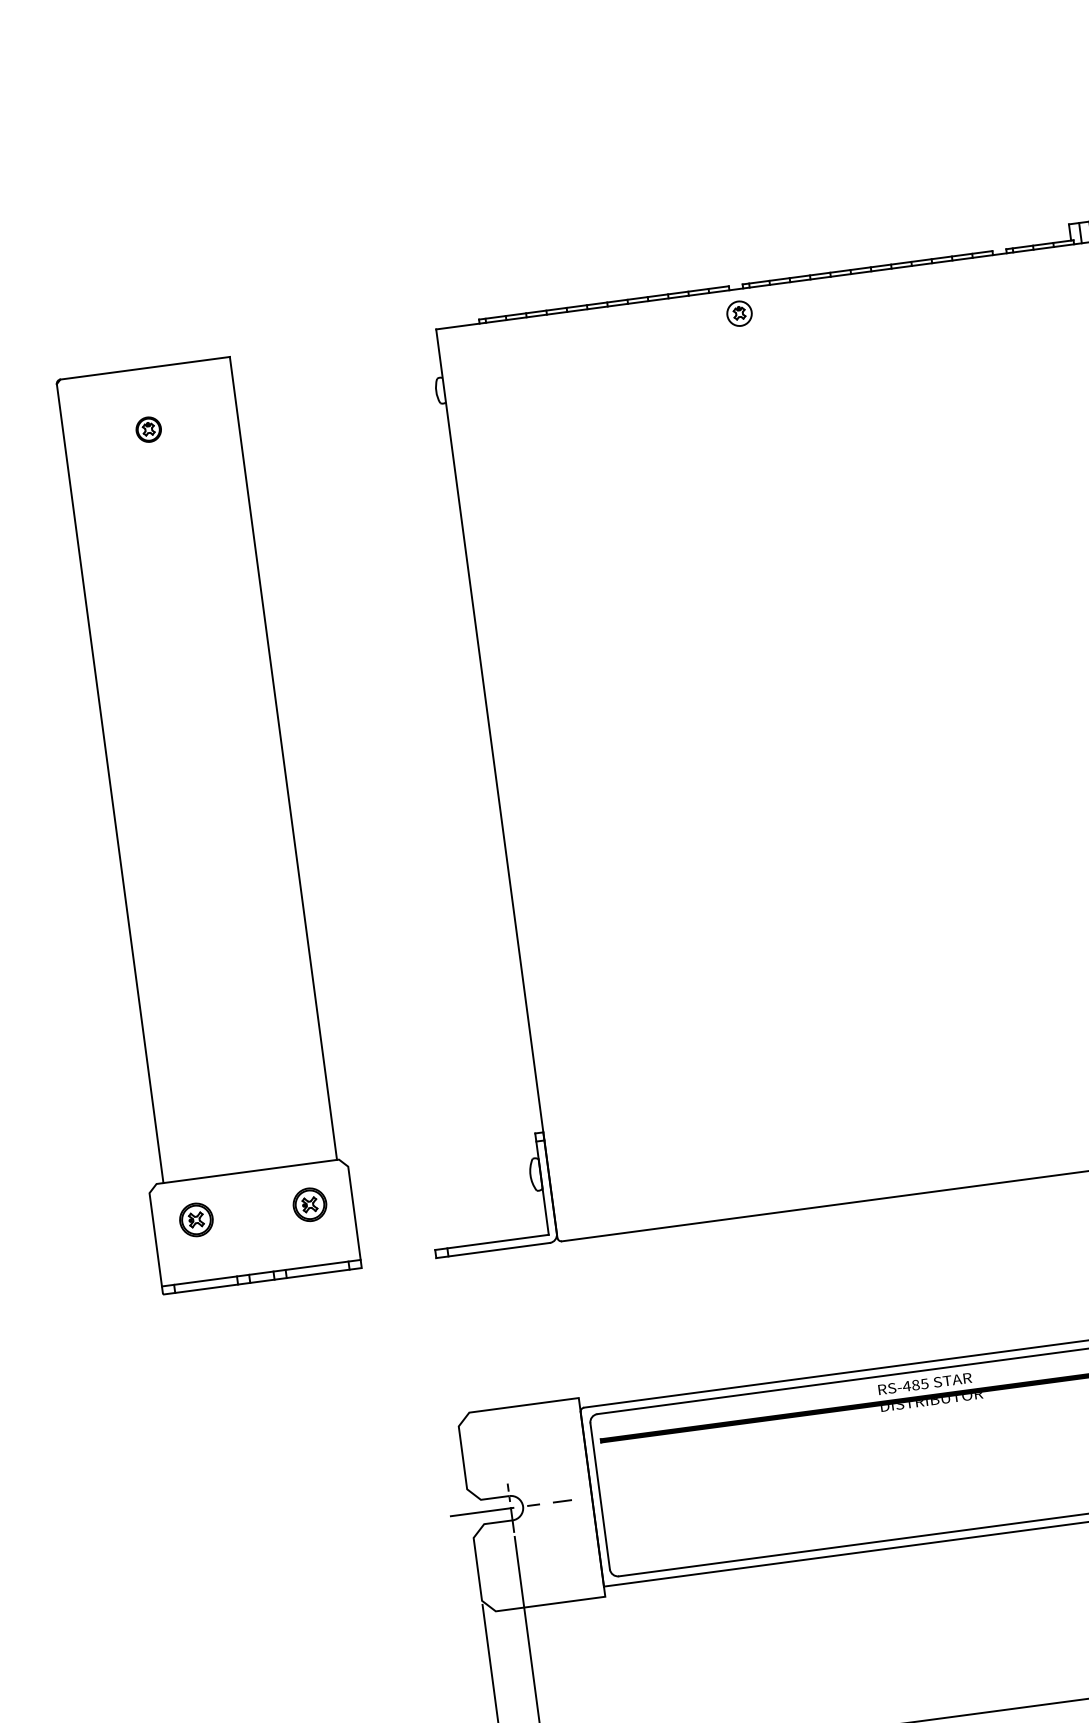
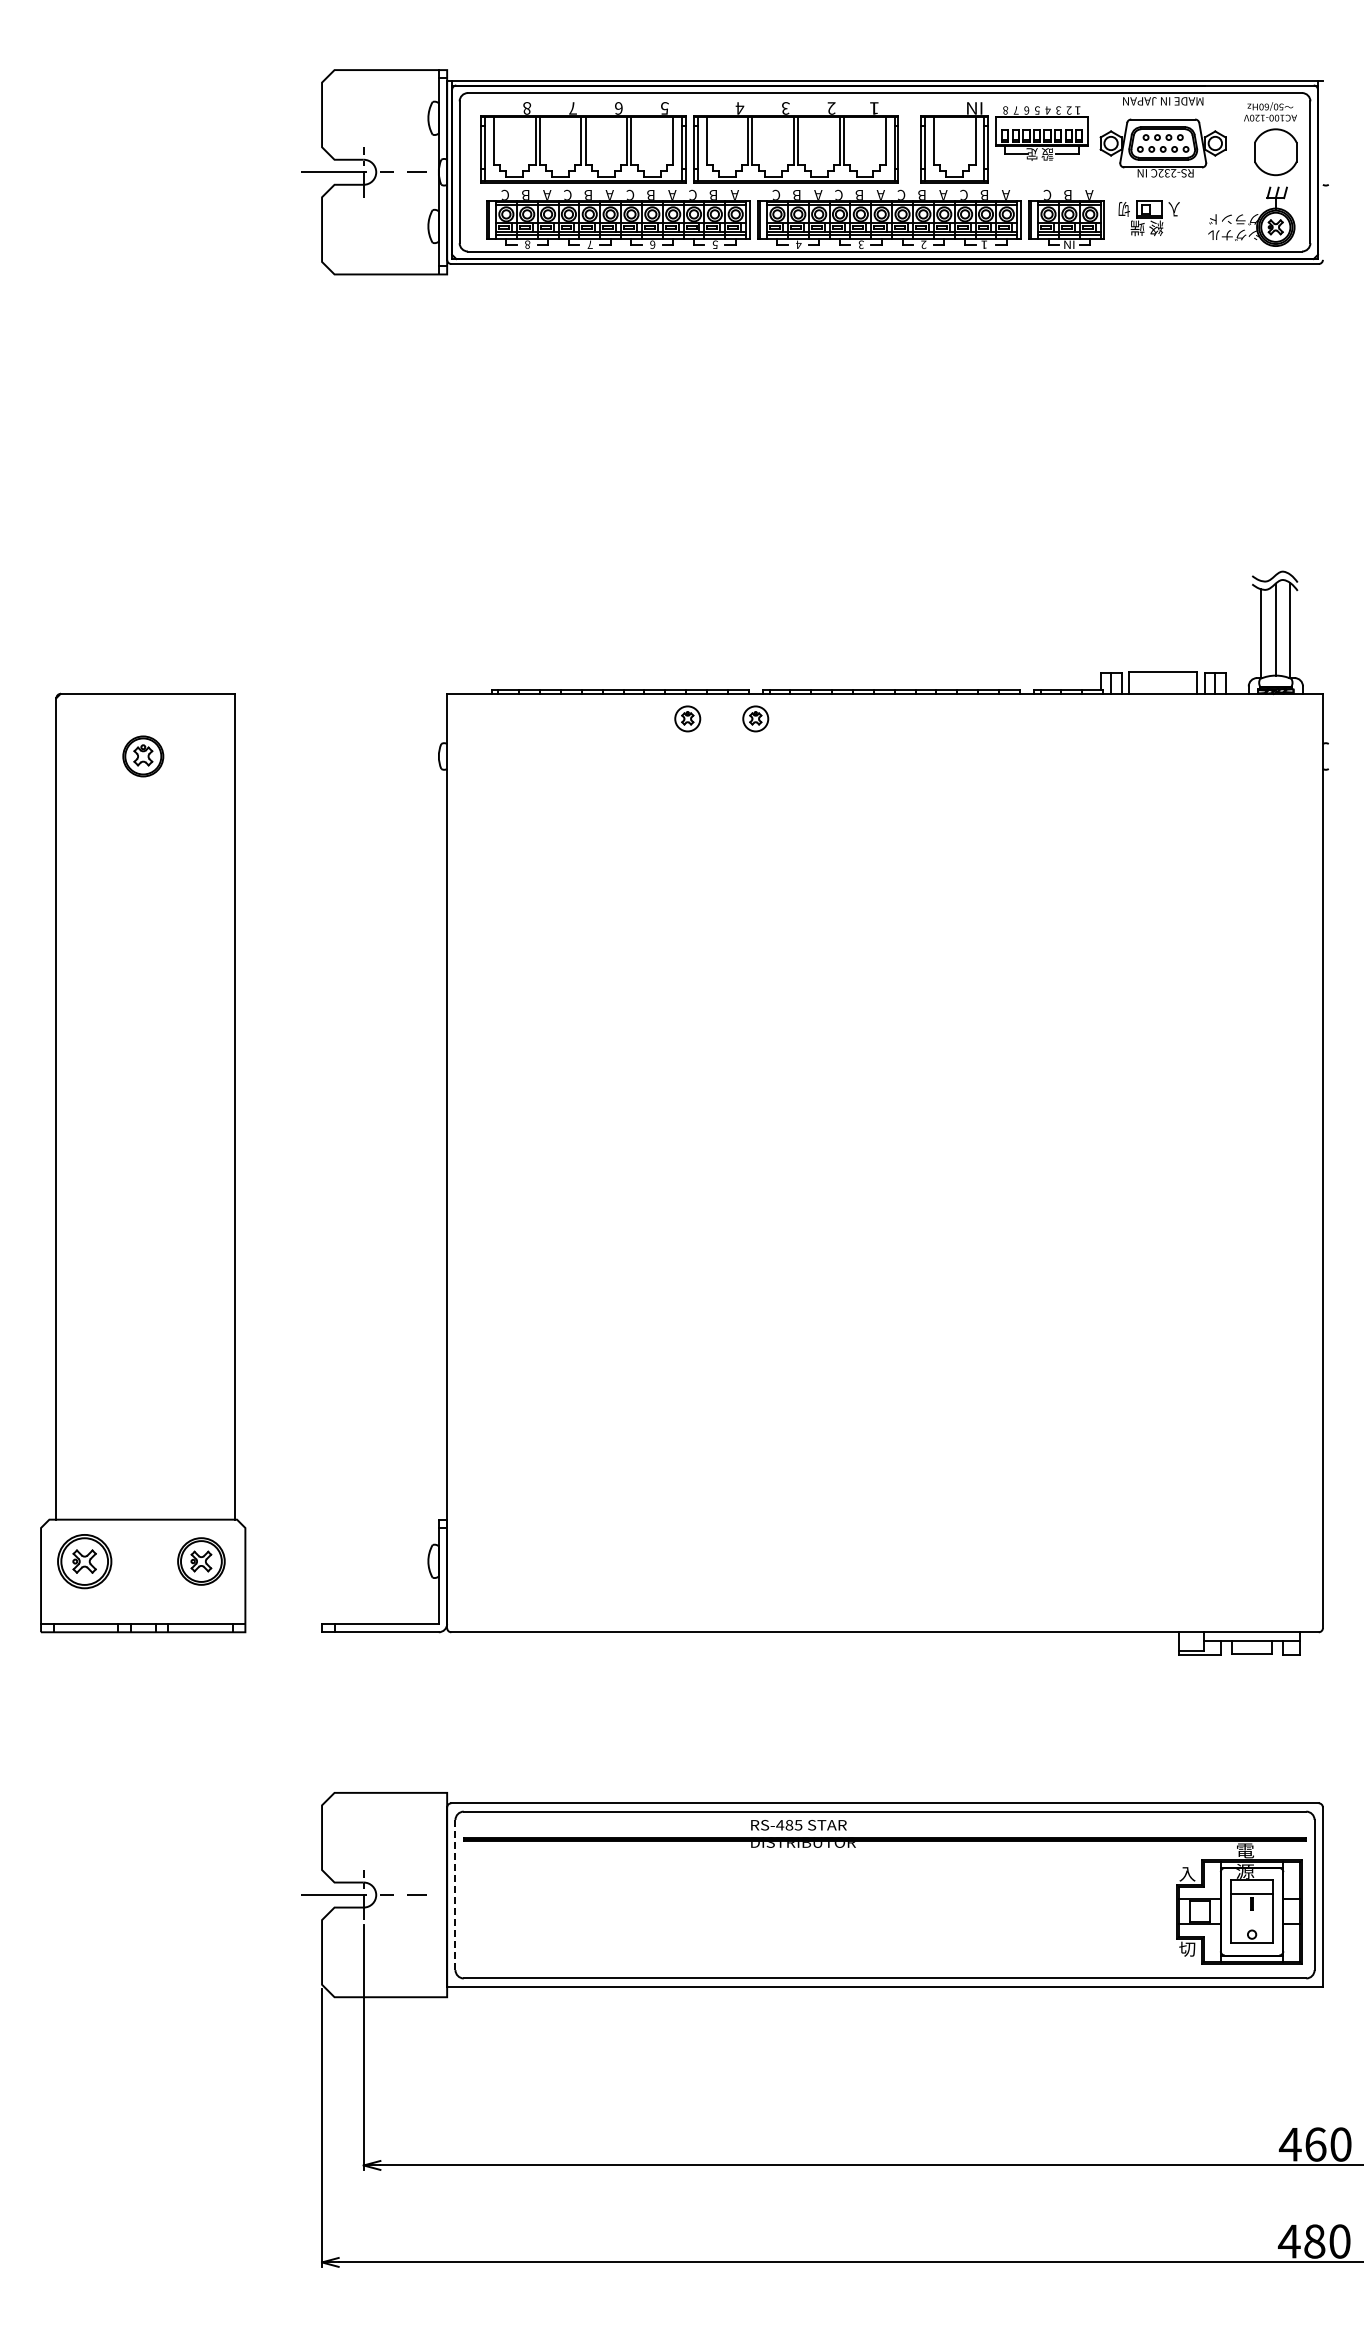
part: (673, 322) -> (687, 718), added
part: (148, 429) -> (142, 756), size x1.6
part: (309, 1203) -> (201, 1560), size x1.4
part: (196, 1219) -> (84, 1560), size x1.6
line: (600, 1495) -> (455, 1894), solid -> dashed

